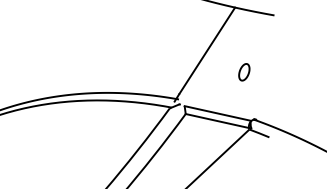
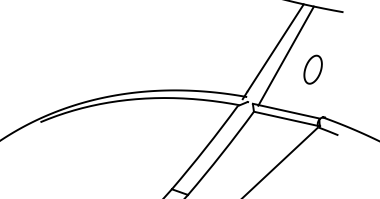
line: (217, 58) -> (285, 55), added
part: (243, 72) -> (312, 69), size x1.67

